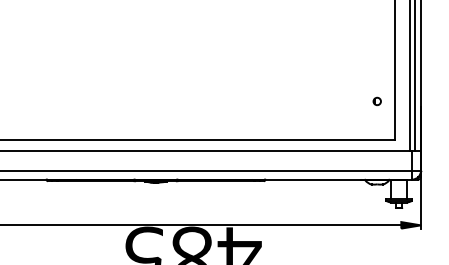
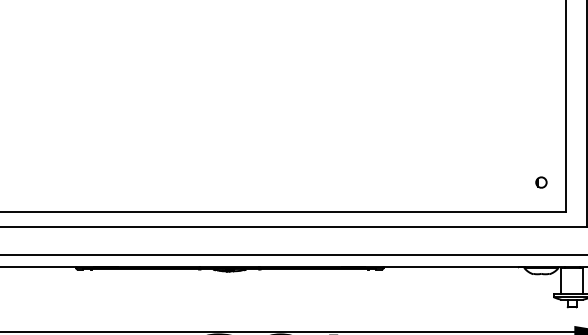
part: (376, 101) -> (540, 182), moved

